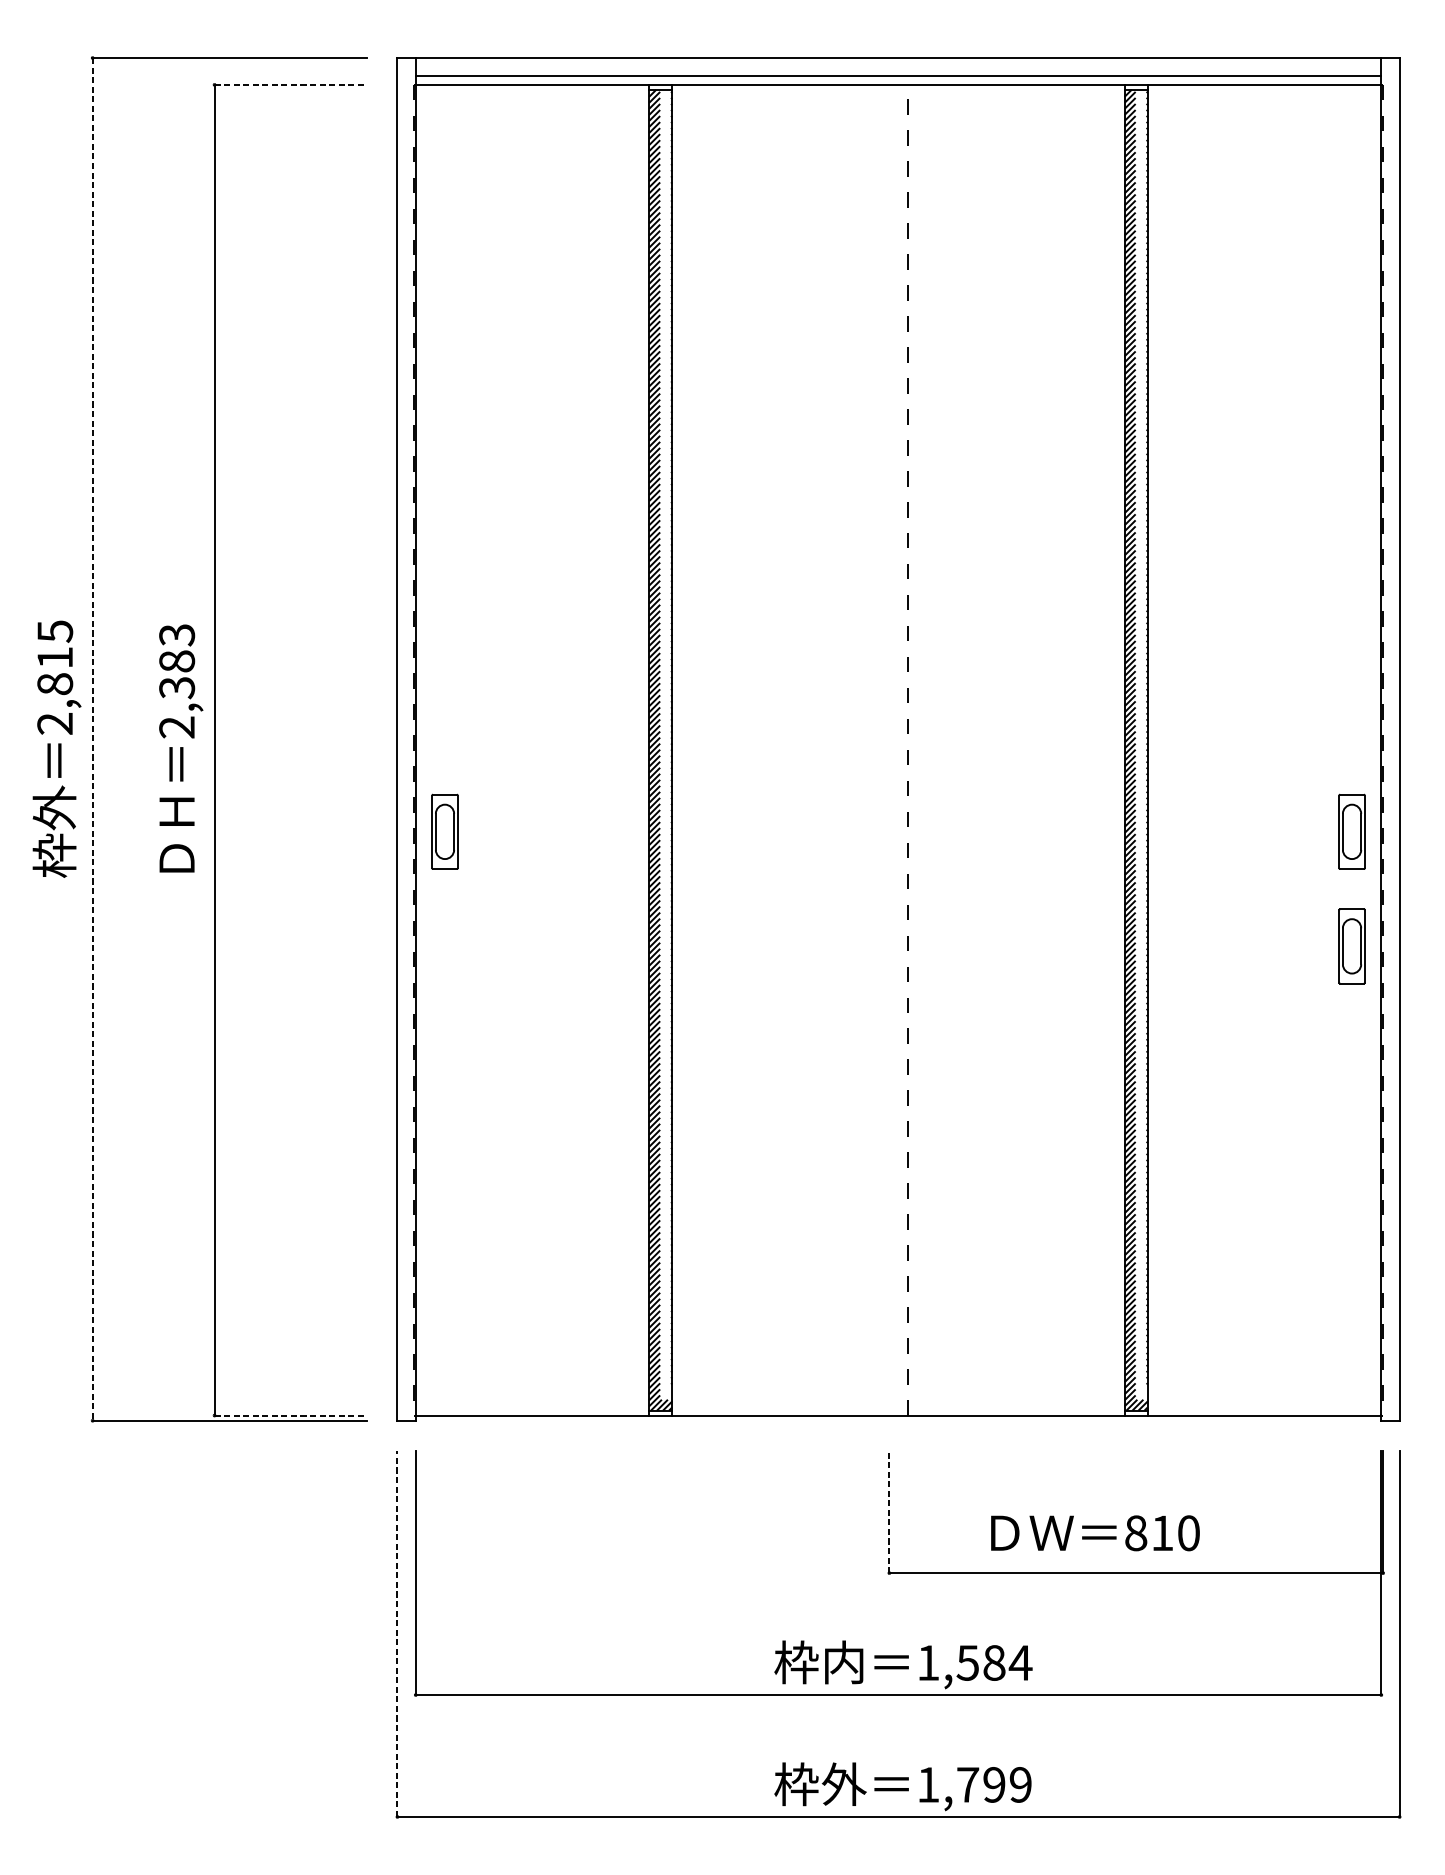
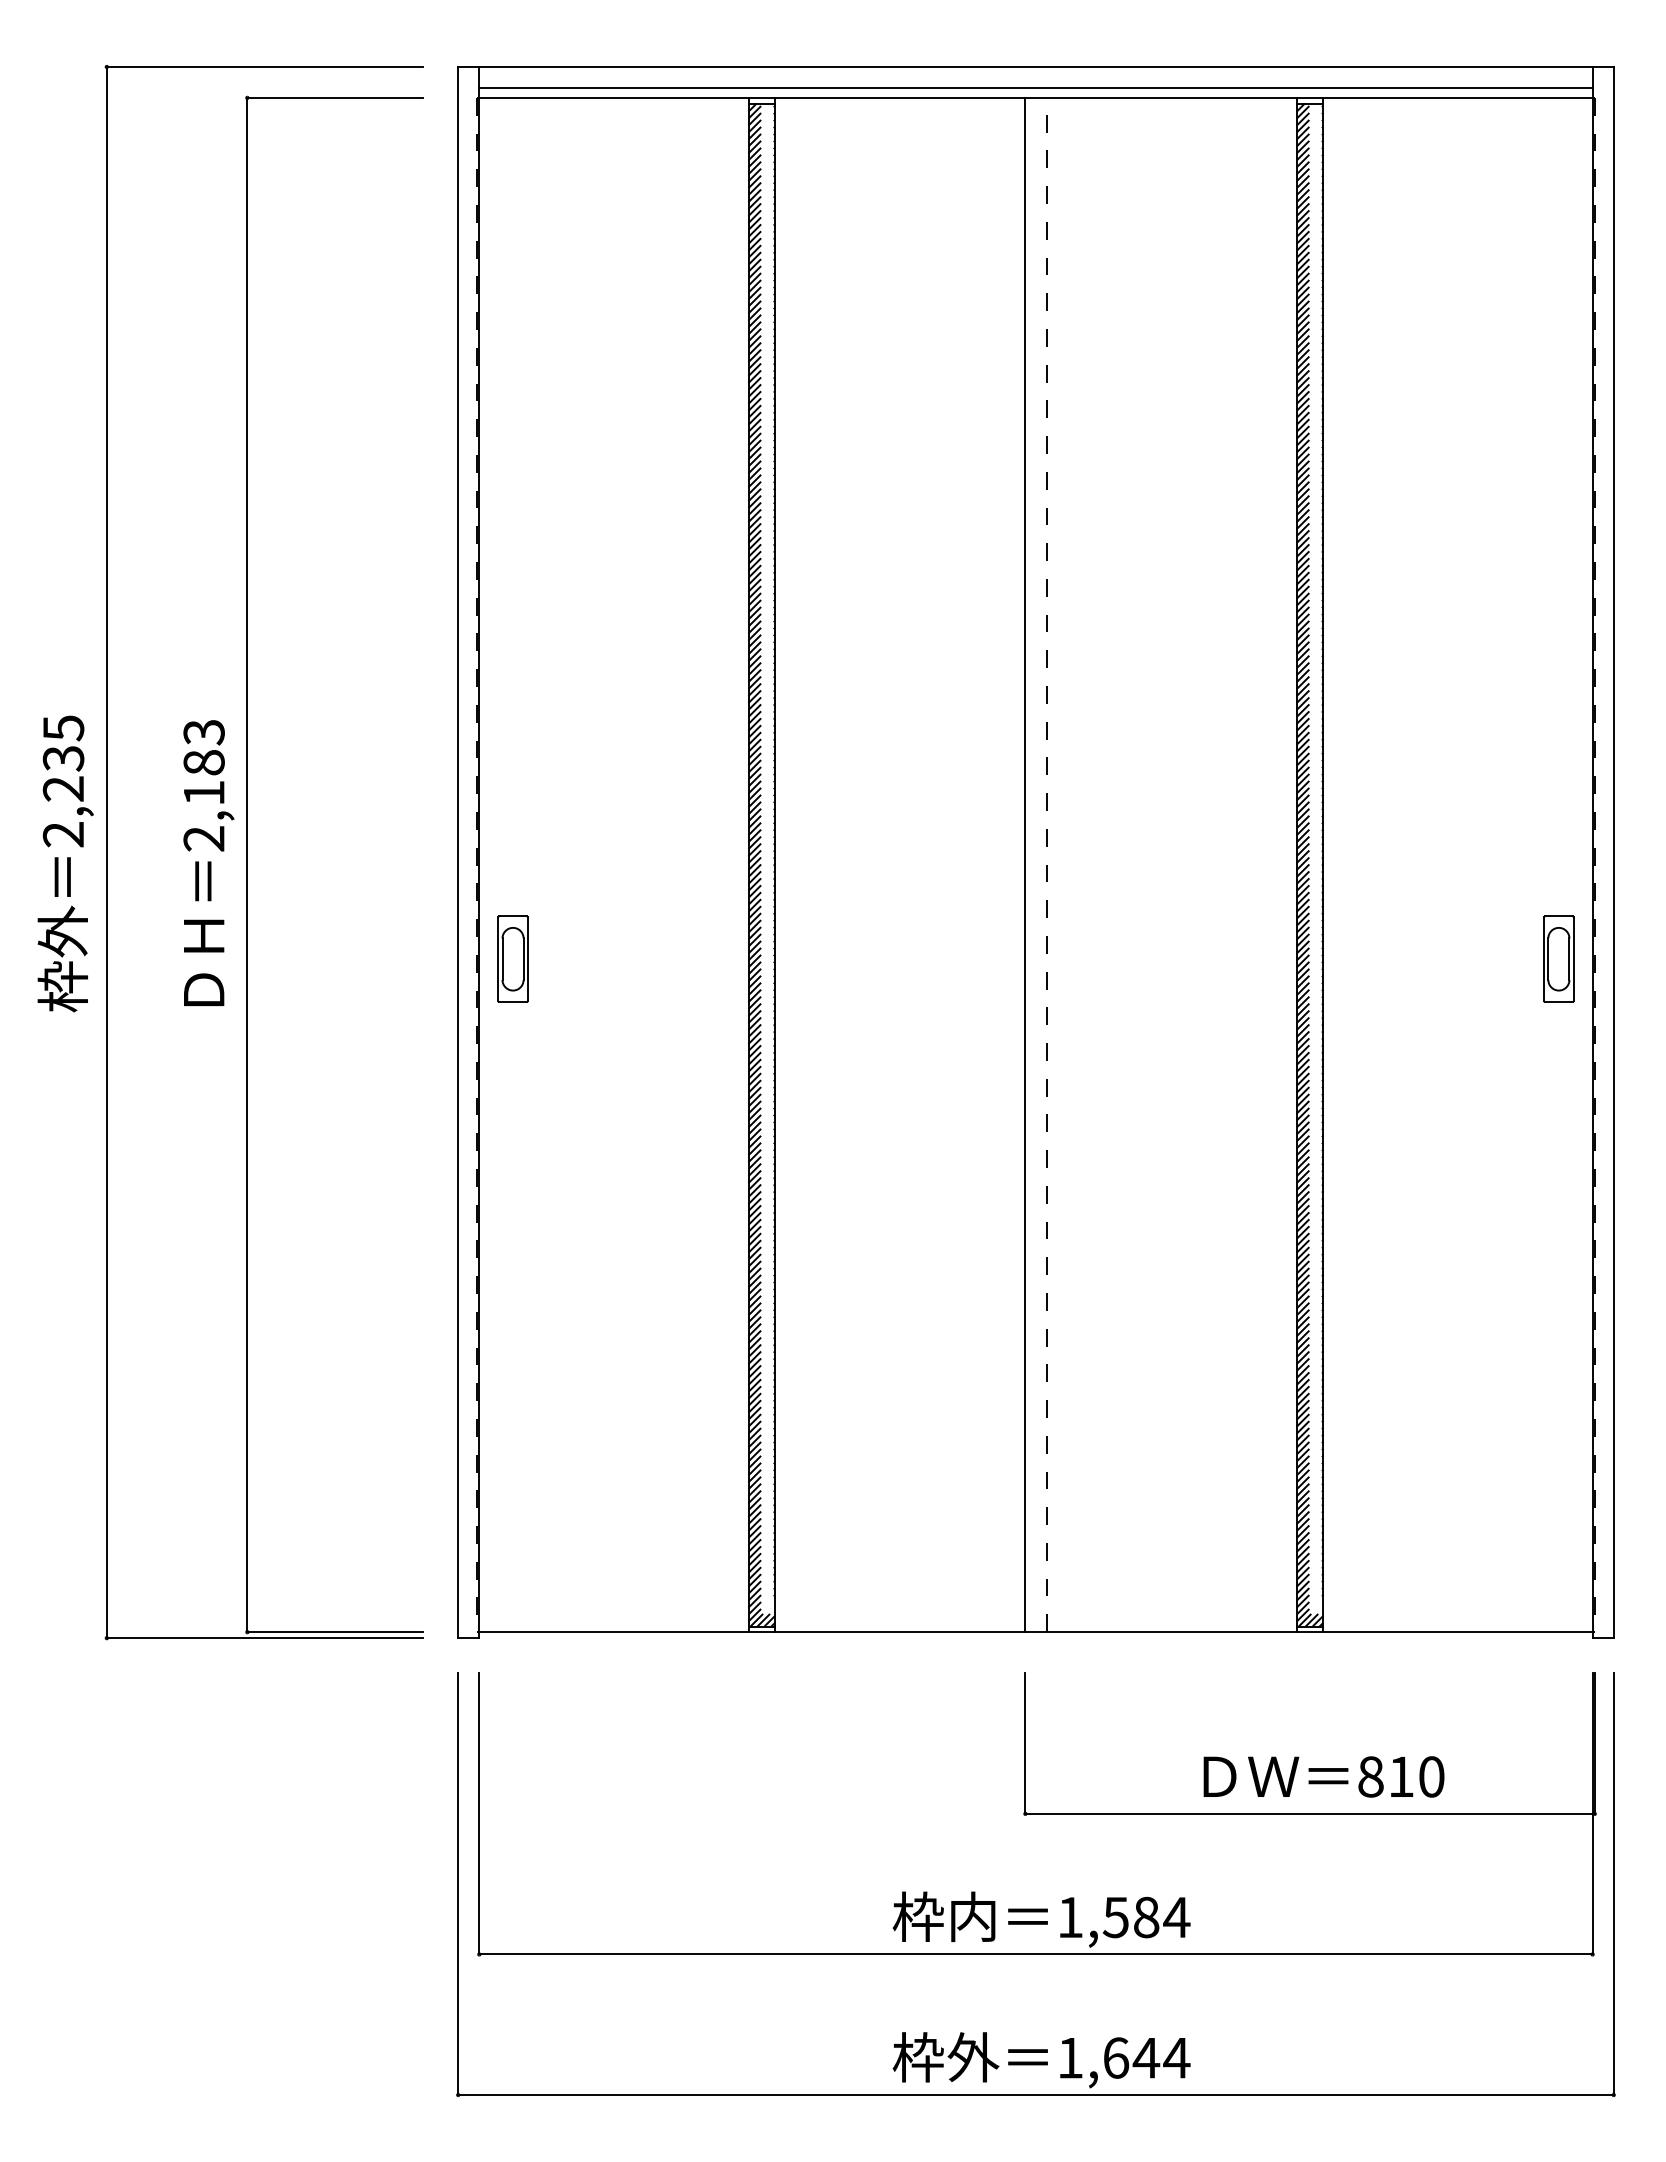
line: (291, 84) -> (335, 97), dashed -> solid
text: (55, 670) -> (63, 773), 2,815 -> 2,235
text: (176, 688) -> (203, 793), 2,383 -> 2,183
line: (92, 739) -> (106, 852), dashed -> solid
line: (889, 749) -> (1025, 864), added
part: (1351, 945) -> (1558, 1090), removed
line: (291, 1415) -> (335, 1632), dashed -> solid
line: (889, 1512) -> (1025, 1743), dashed -> solid
text: (1095, 1532) -> (1323, 1776), moved
line: (397, 1634) -> (458, 1884), dashed -> solid
text: (994, 1784) -> (1146, 2057), 1,799 -> 1,644

